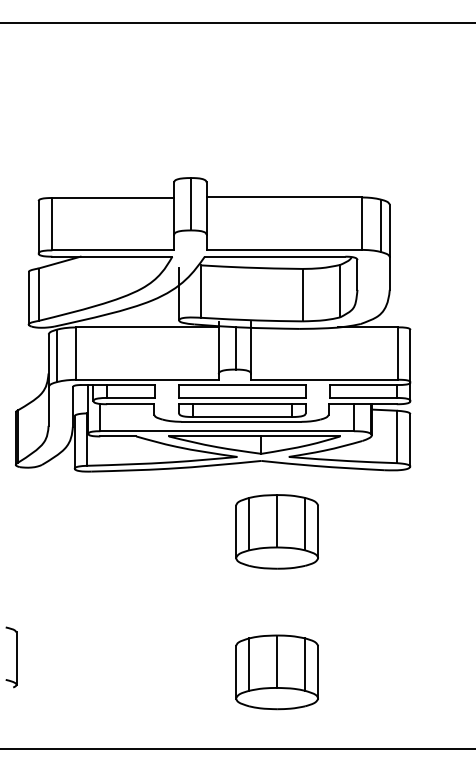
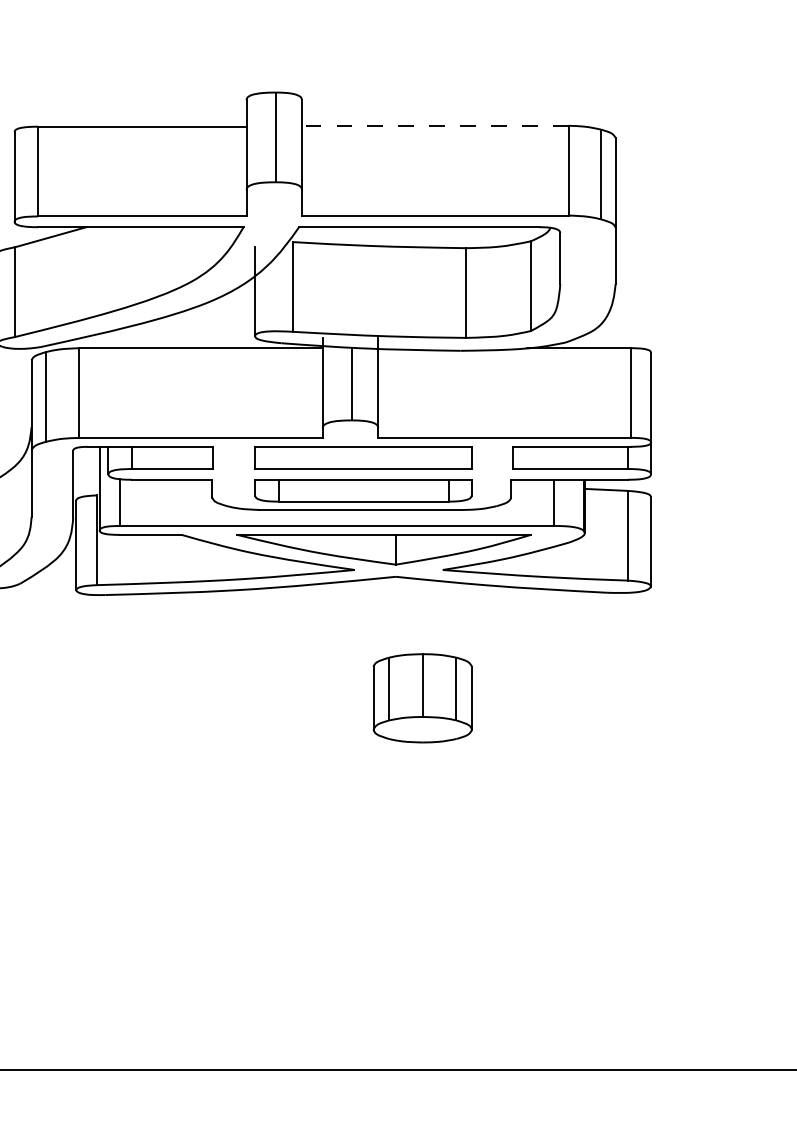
line: (284, 197) -> (435, 125), solid -> dashed
part: (276, 531) -> (421, 697), size x0.7
part: (276, 672) -> (421, 938), removed

